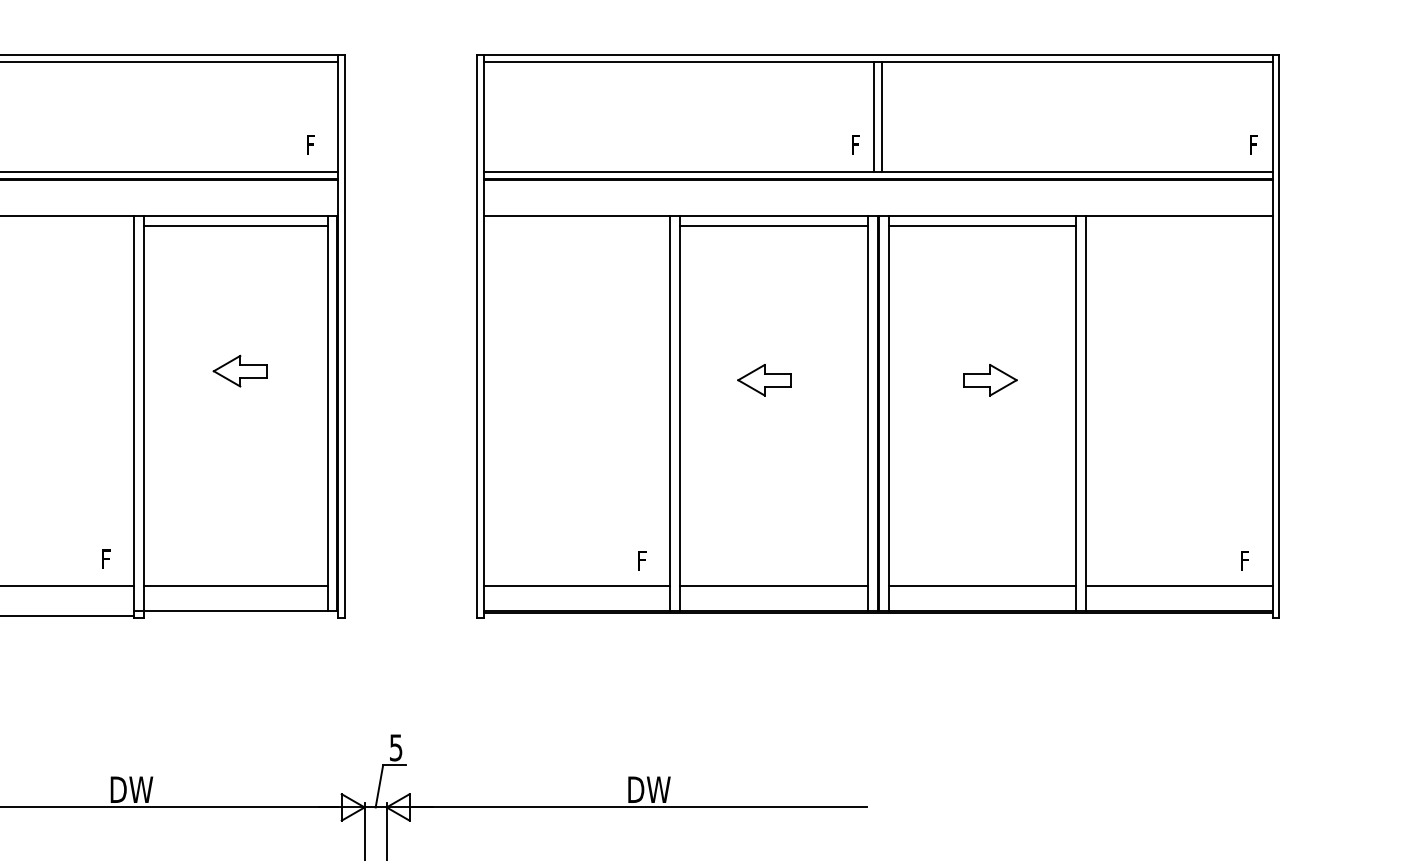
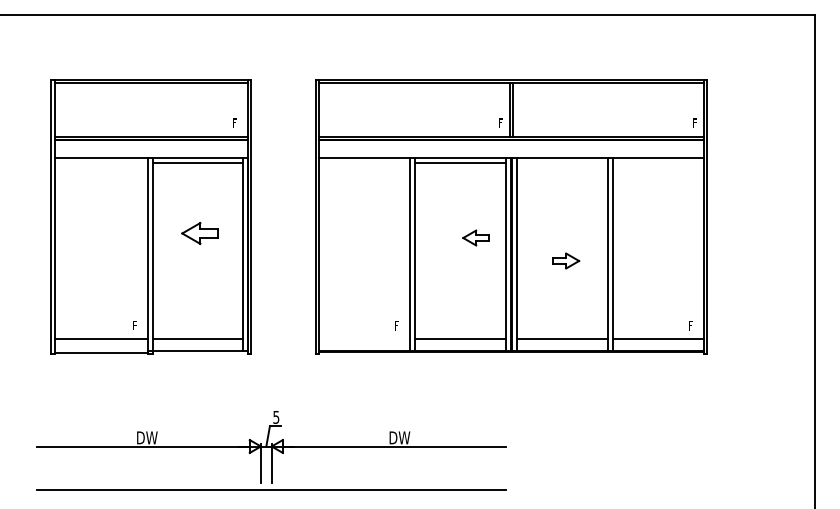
line: (982, 225) -> (562, 162), removed
part: (238, 370) -> (199, 233), size x1.4
part: (763, 379) -> (475, 237), moved
part: (990, 379) -> (566, 260), moved
line: (576, 586) -> (364, 338), removed

